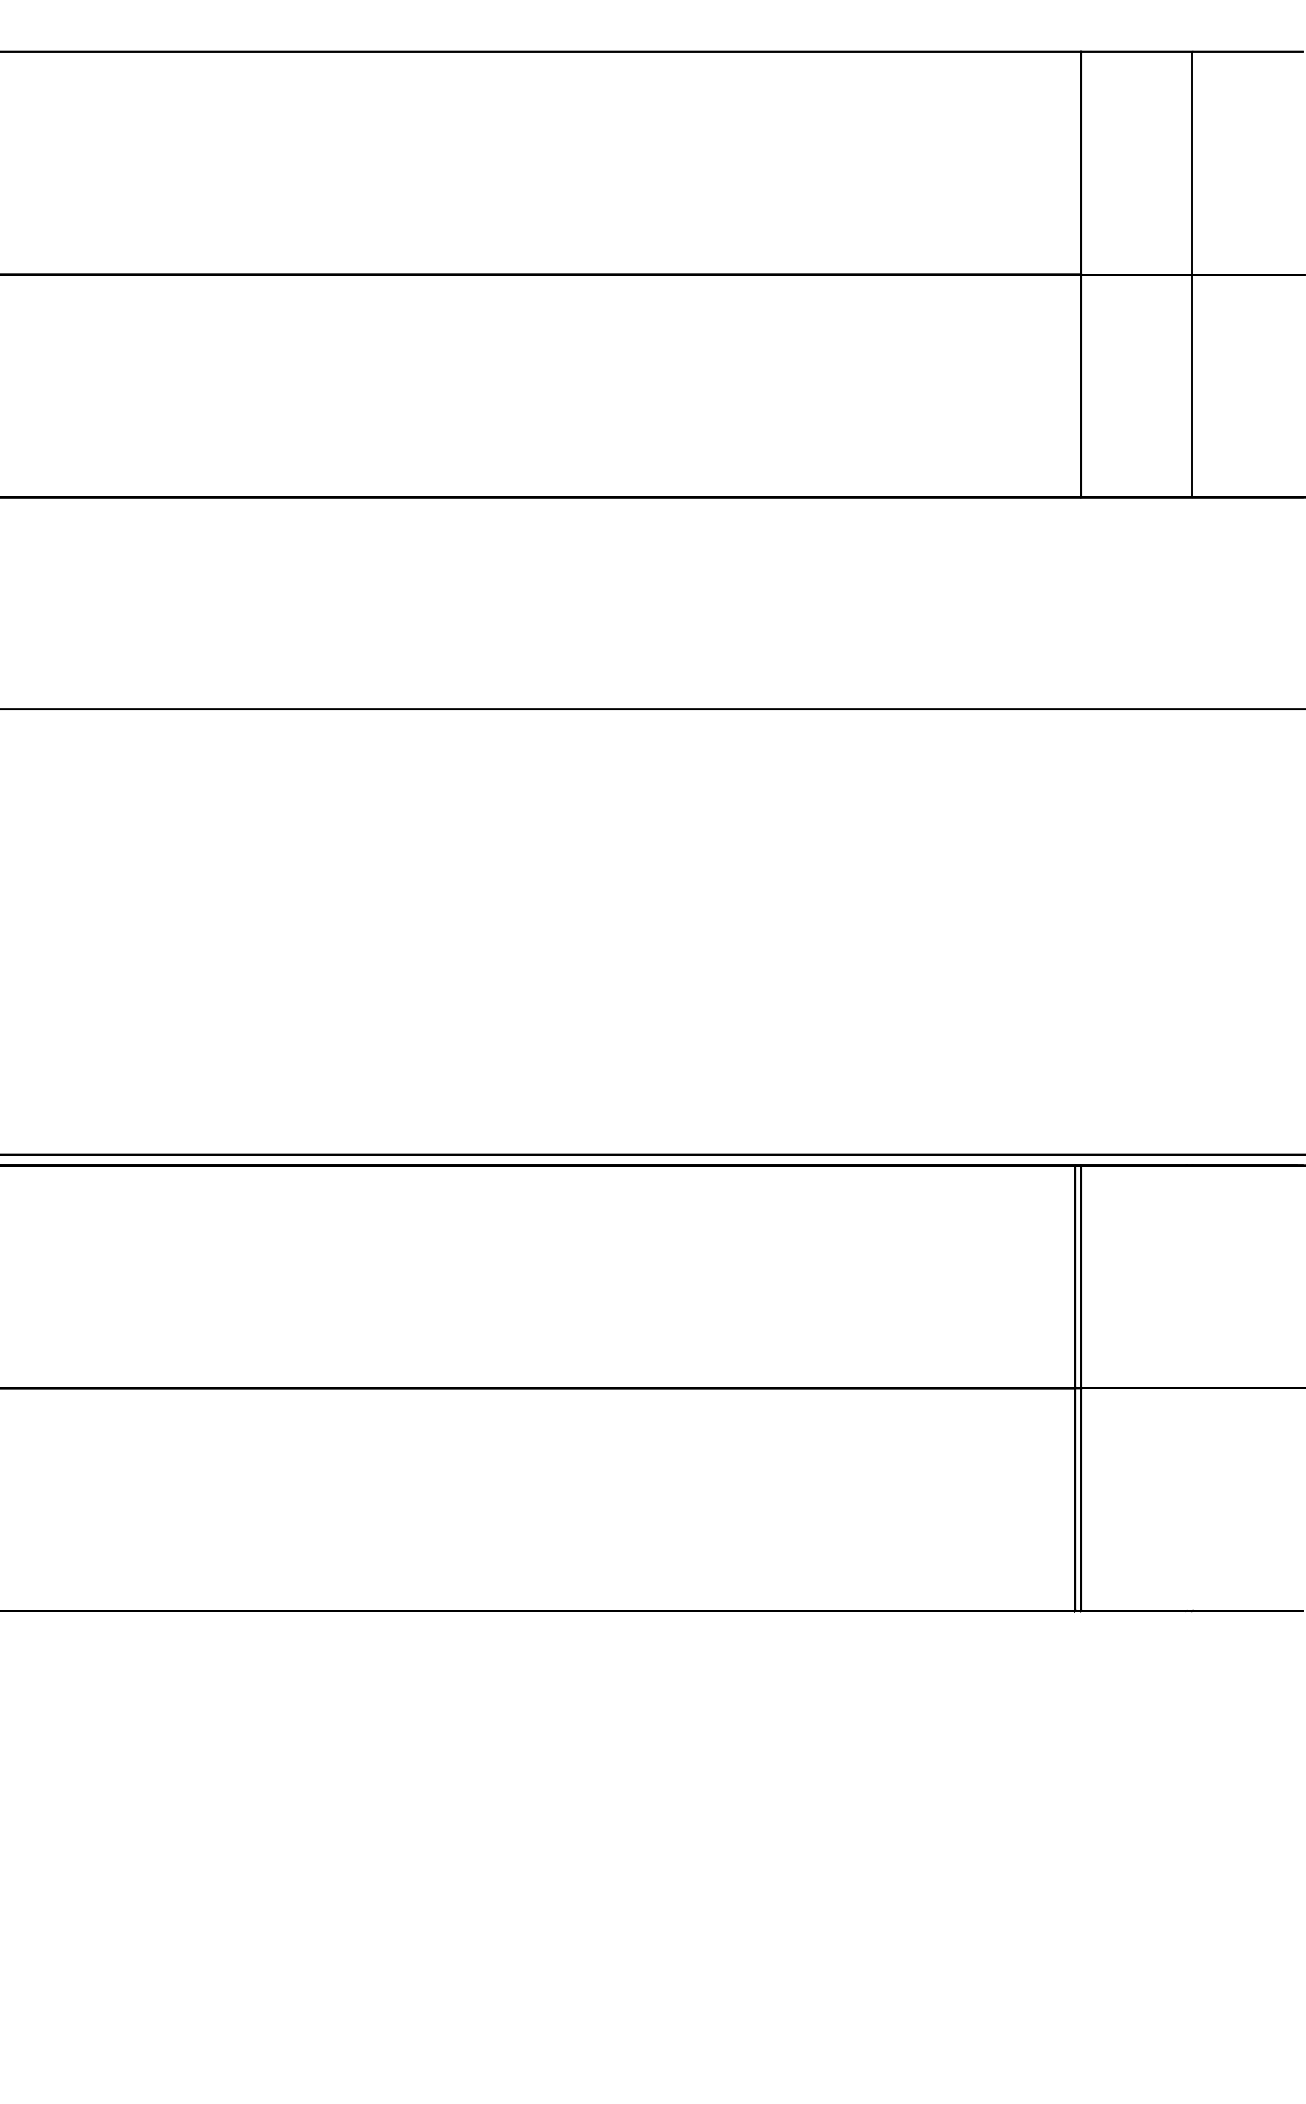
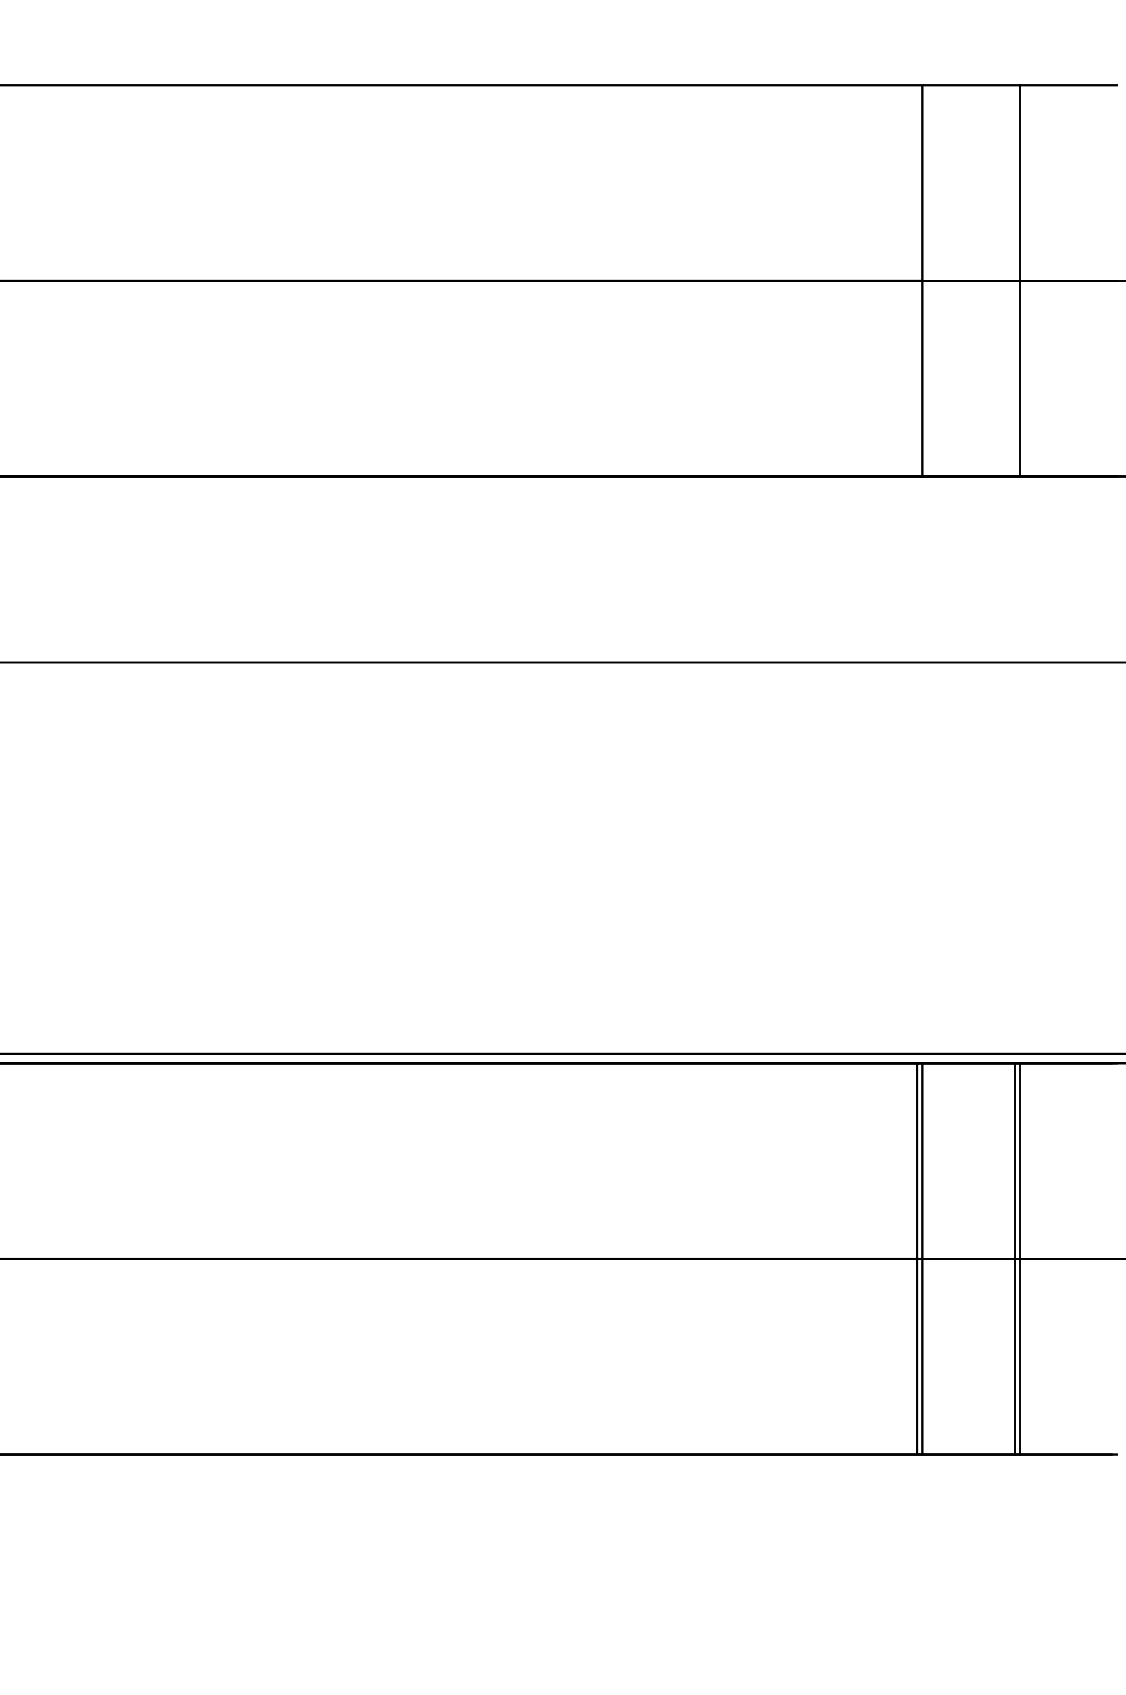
line: (1186, 1388) -> (1014, 1259), added
line: (1192, 1388) -> (1020, 1259), added

